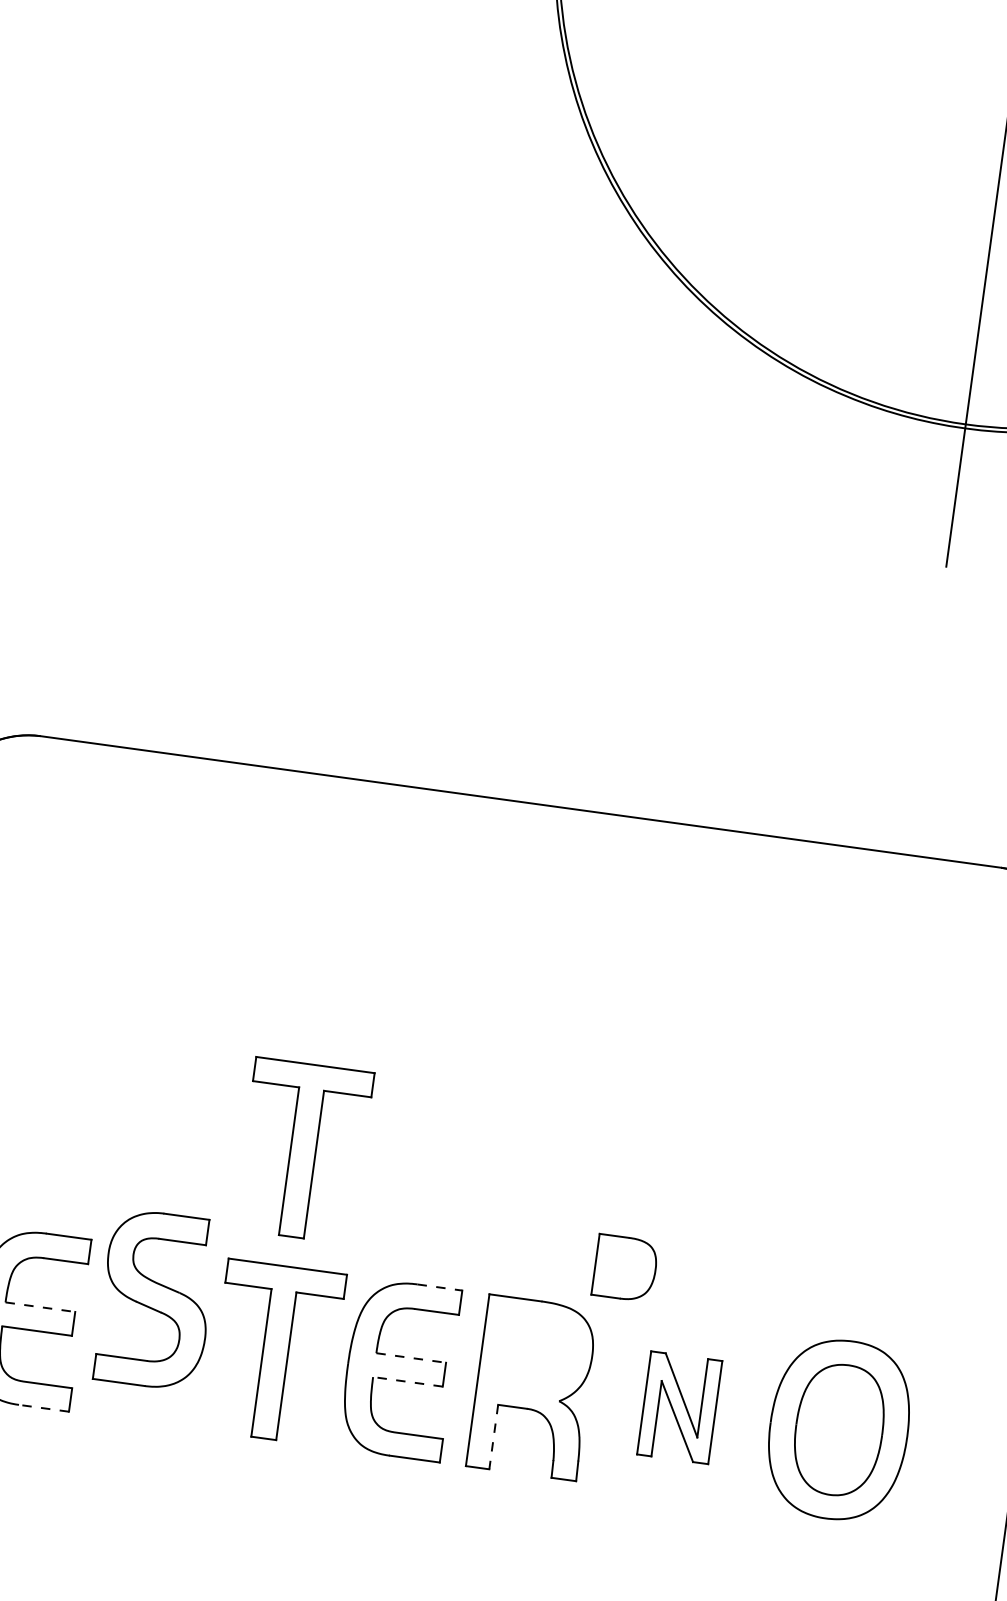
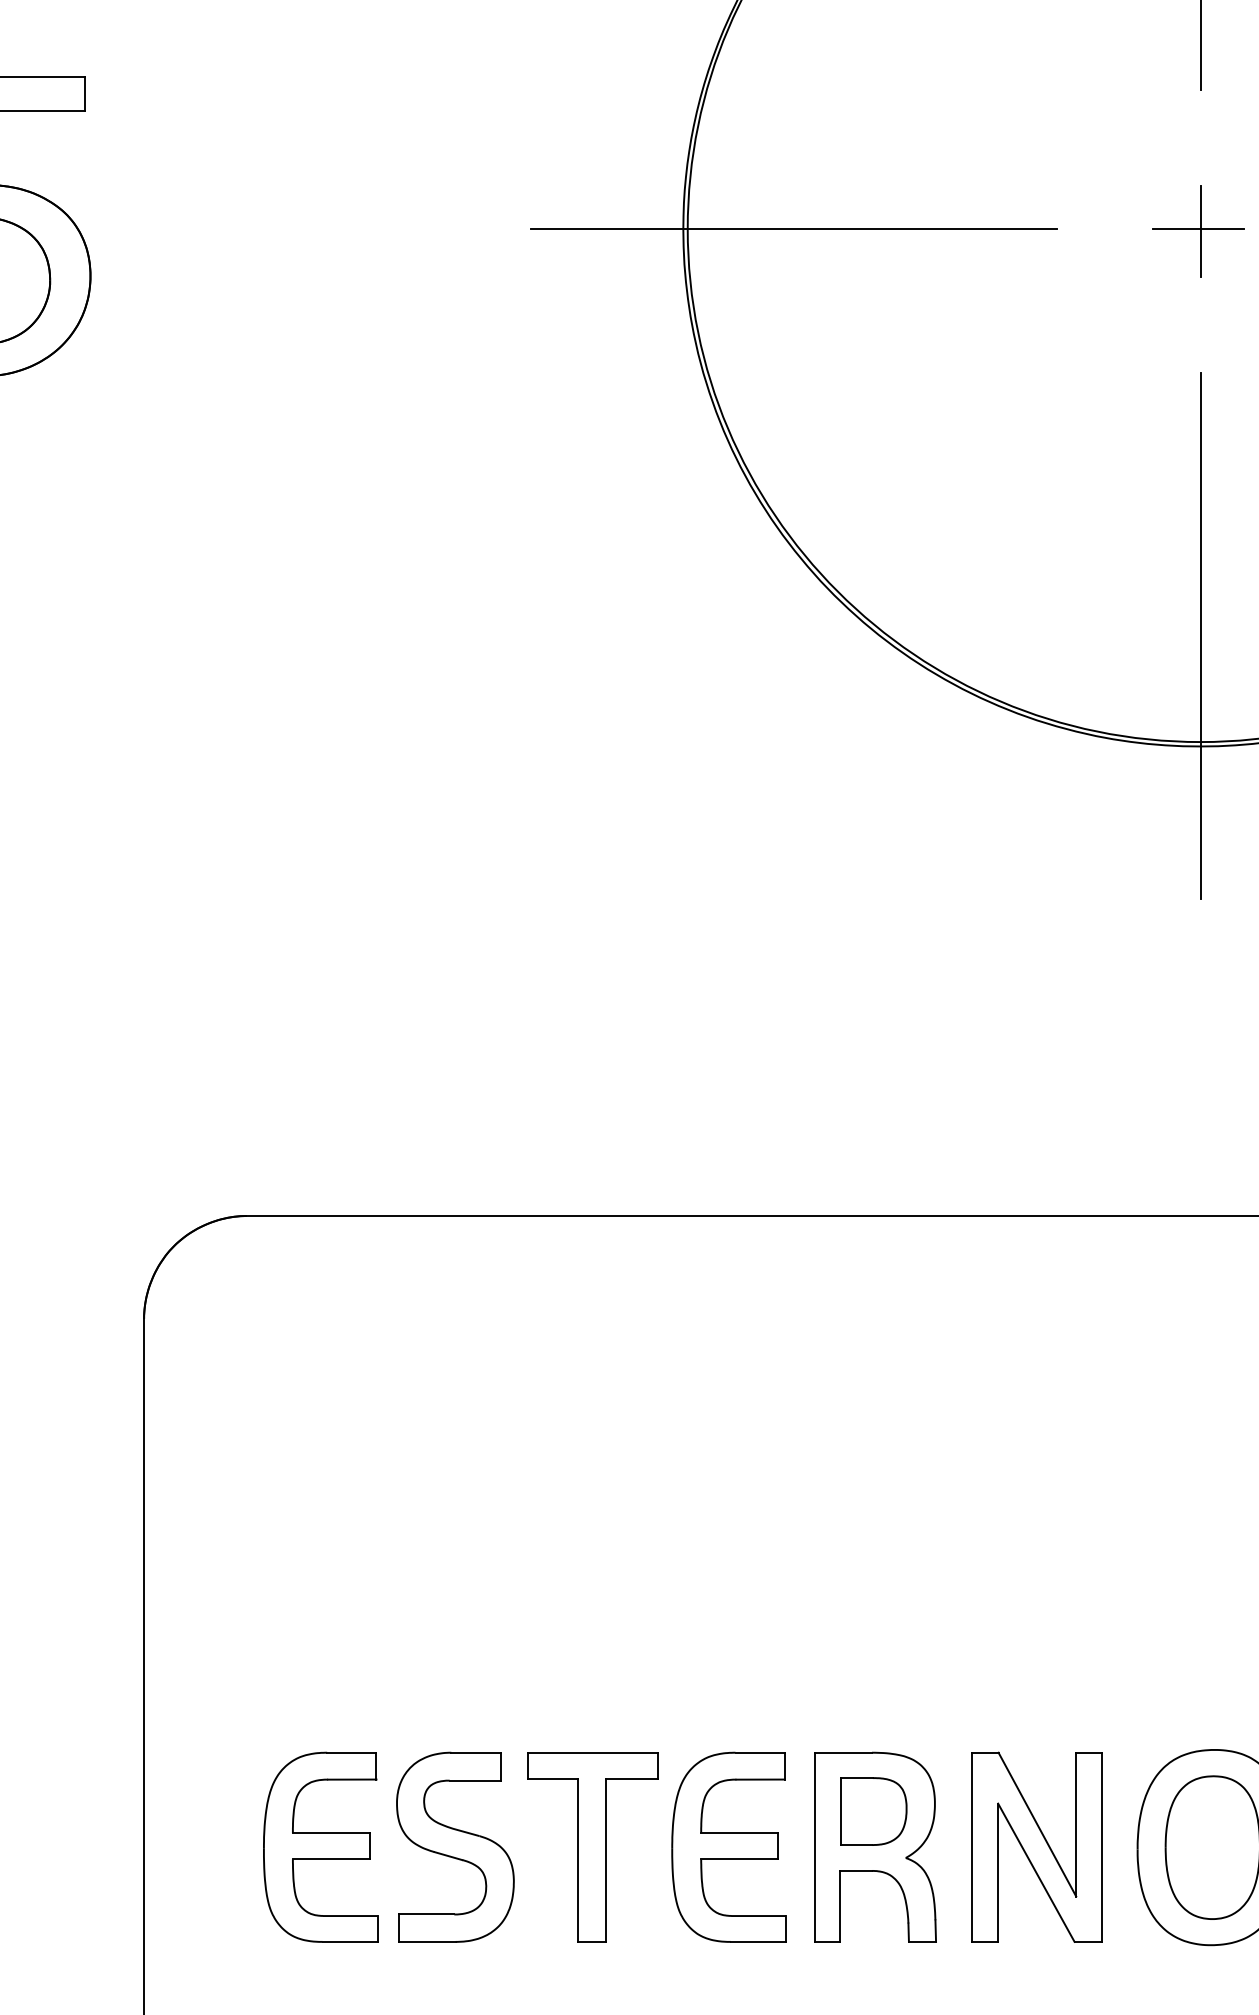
part: (303, 1151) -> (592, 1625), removed
part: (625, 1268) -> (873, 1811), moved
line: (440, 1287) -> (760, 1752), dashed -> solid
part: (156, 1299) -> (455, 1846), moved
line: (40, 1307) -> (331, 1833), dashed -> solid
line: (412, 1358) -> (740, 1833), dashed -> solid
line: (407, 1381) -> (739, 1859), dashed -> solid
line: (44, 1407) -> (350, 1941), dashed -> solid
part: (679, 1407) -> (1036, 1846), size x1.67
line: (493, 1437) -> (840, 1906), dashed -> solid

